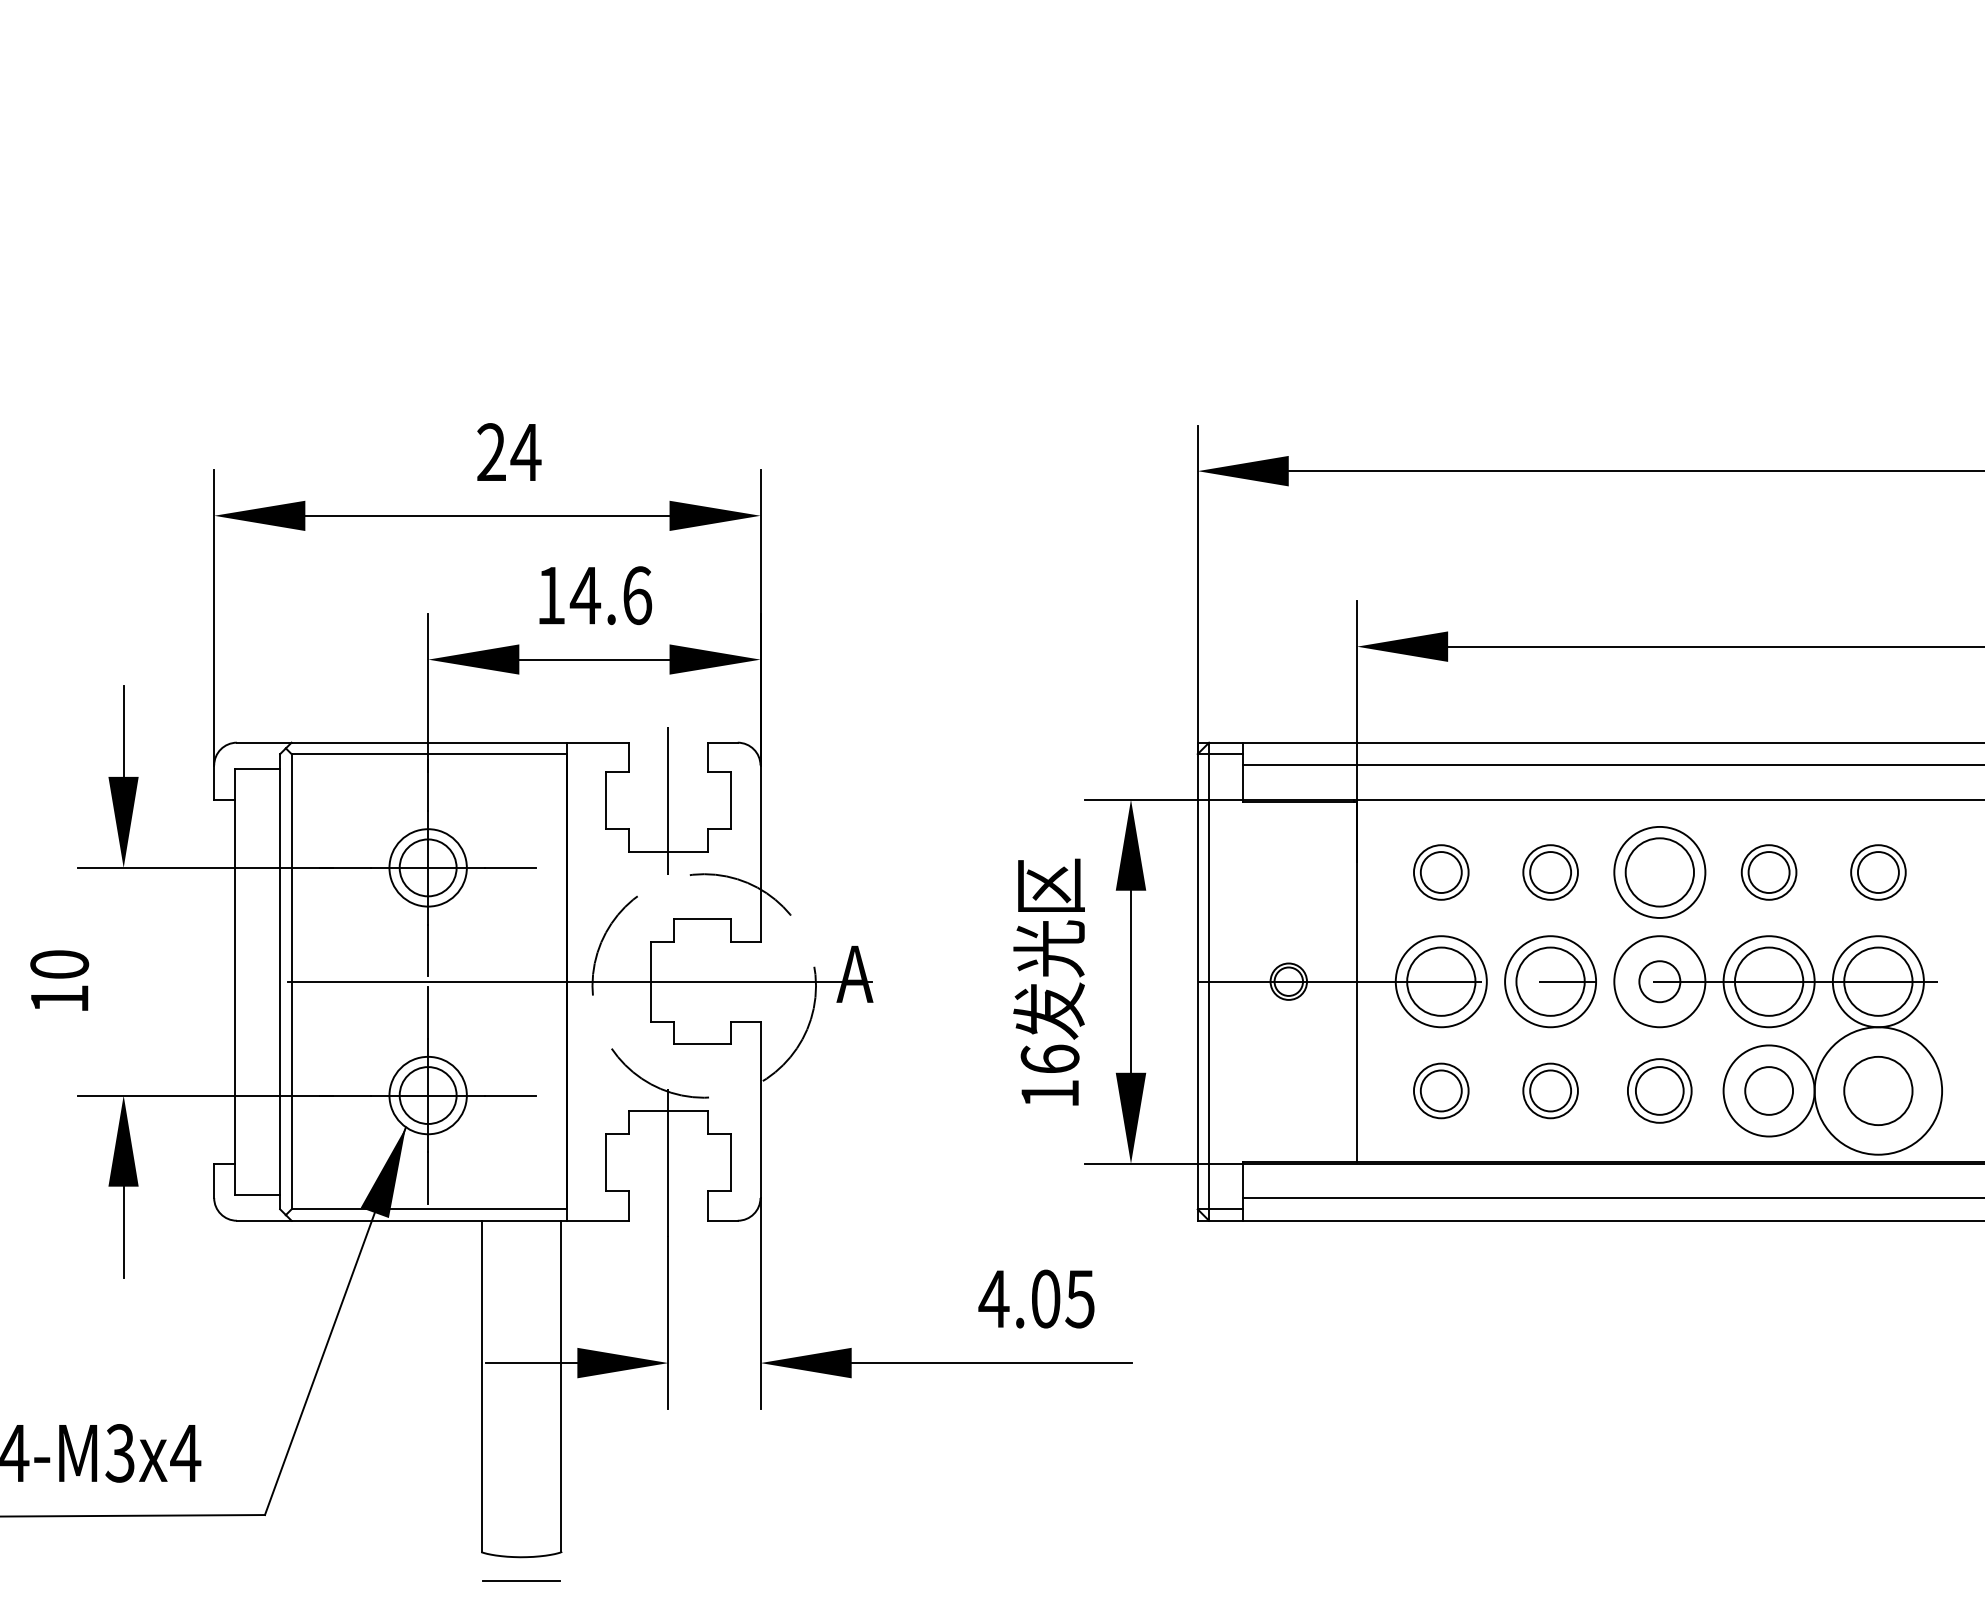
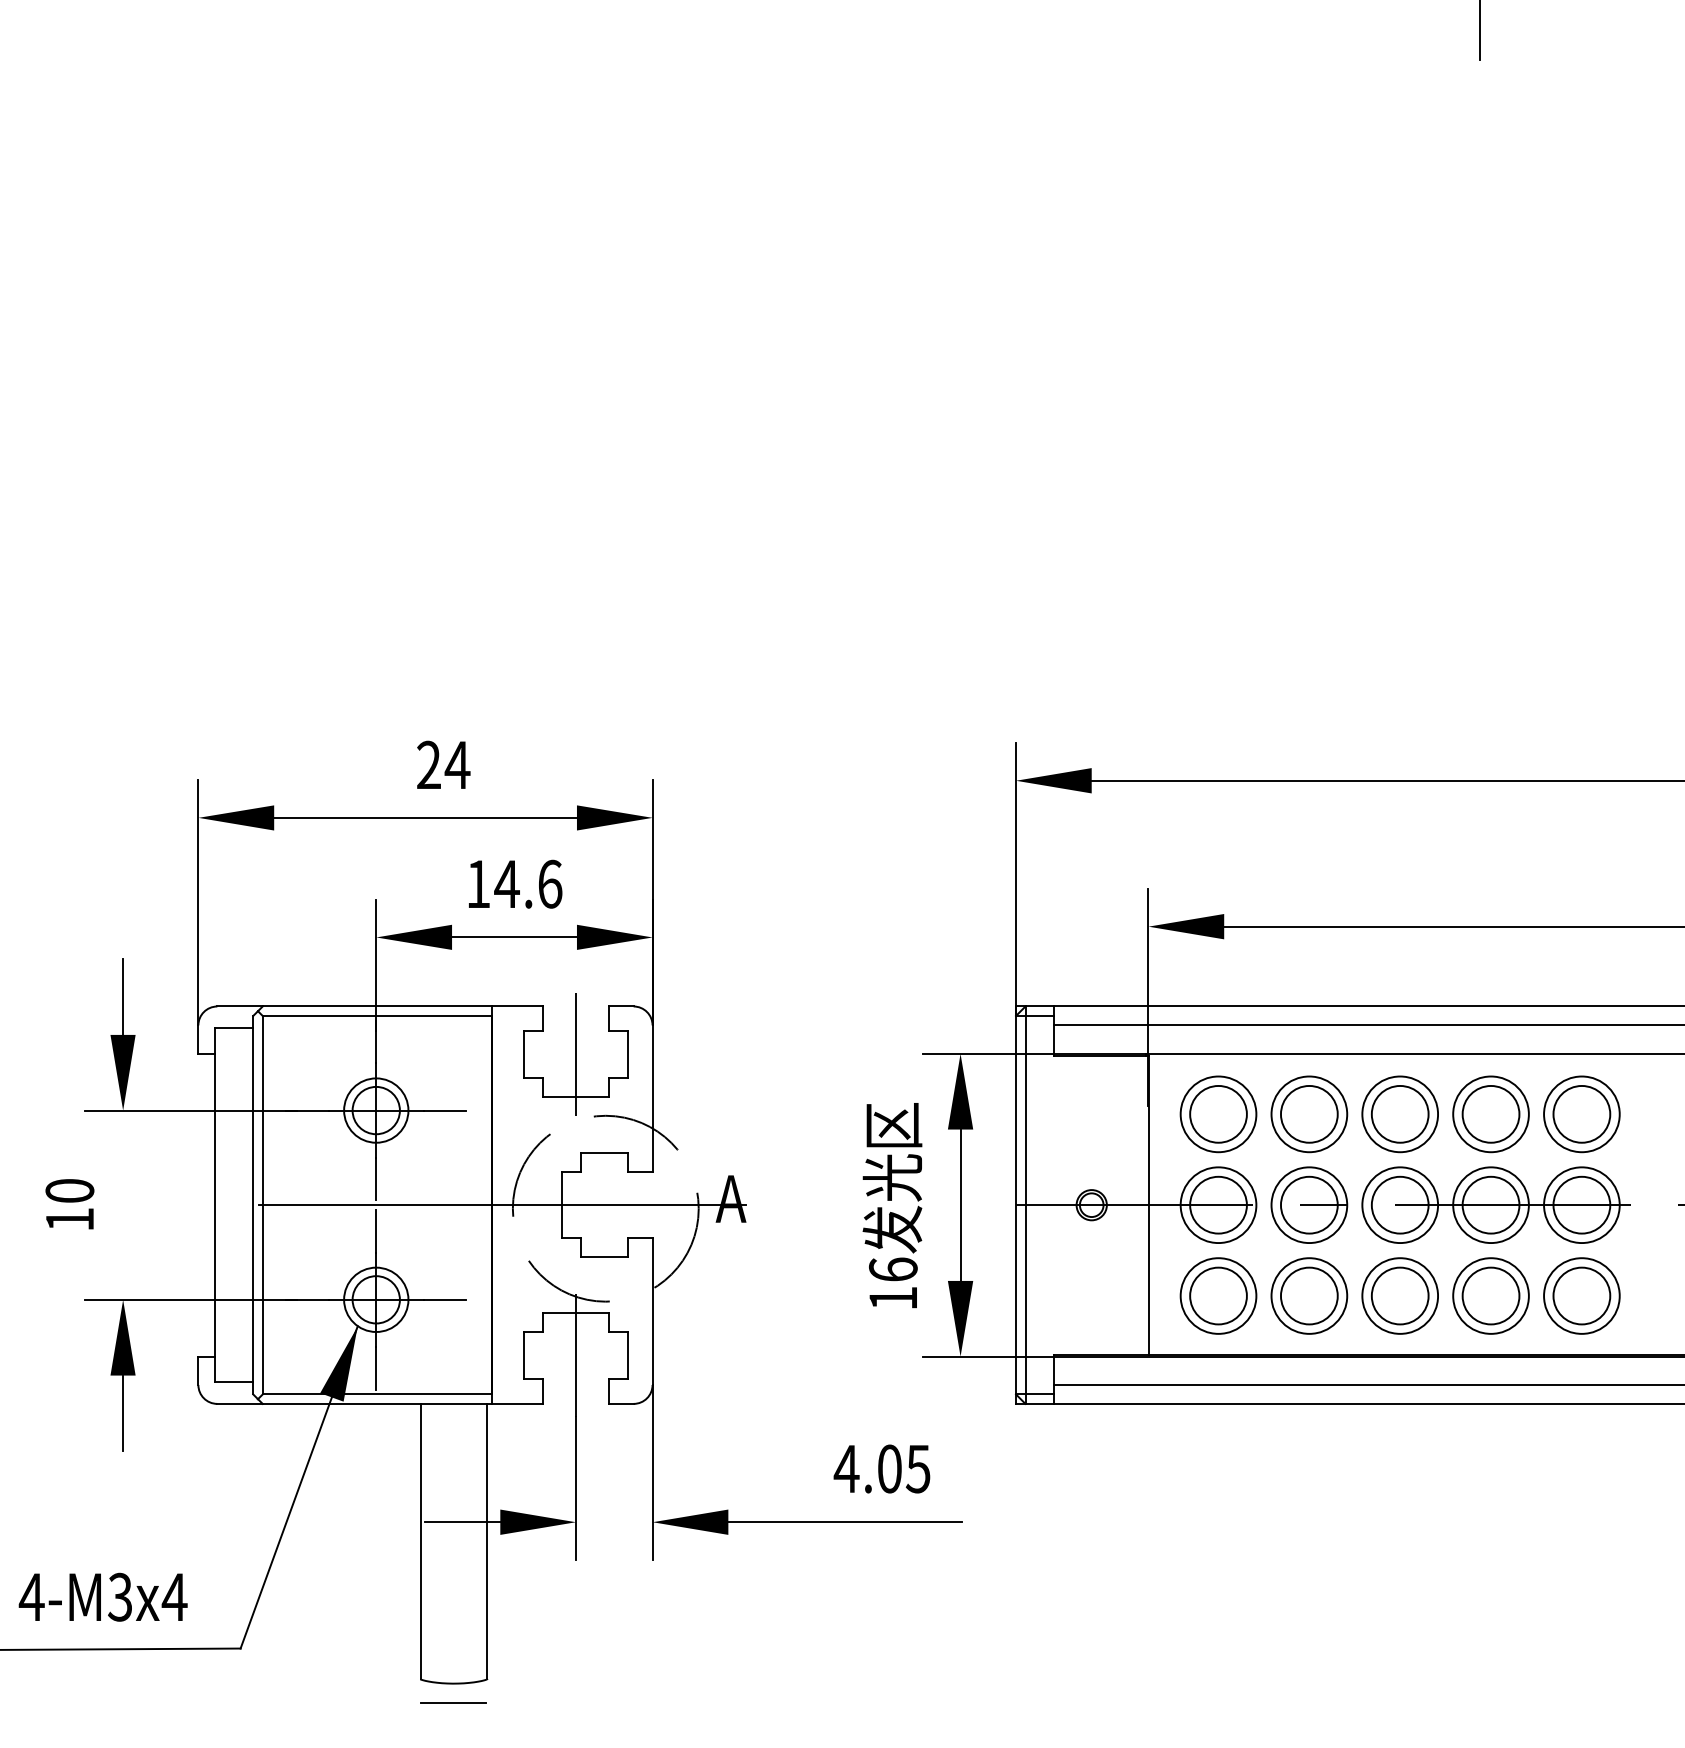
part: (1441, 872) -> (1218, 1114), size x1.67
part: (1550, 872) -> (1309, 1114), size x1.67
part: (1768, 872) -> (1490, 1114), size x1.67
part: (1877, 872) -> (1581, 1114), size x1.67
circle: (1659, 980) -> (1399, 1204), size x1.67
part: (1441, 1090) -> (1218, 1295), size x1.67
part: (1550, 1090) -> (1309, 1295), size x1.67
part: (1659, 1090) -> (1399, 1295), size x1.43
circle: (1768, 1090) -> (1490, 1295), size x1.43
circle: (1877, 1090) -> (1581, 1295), size x0.71

